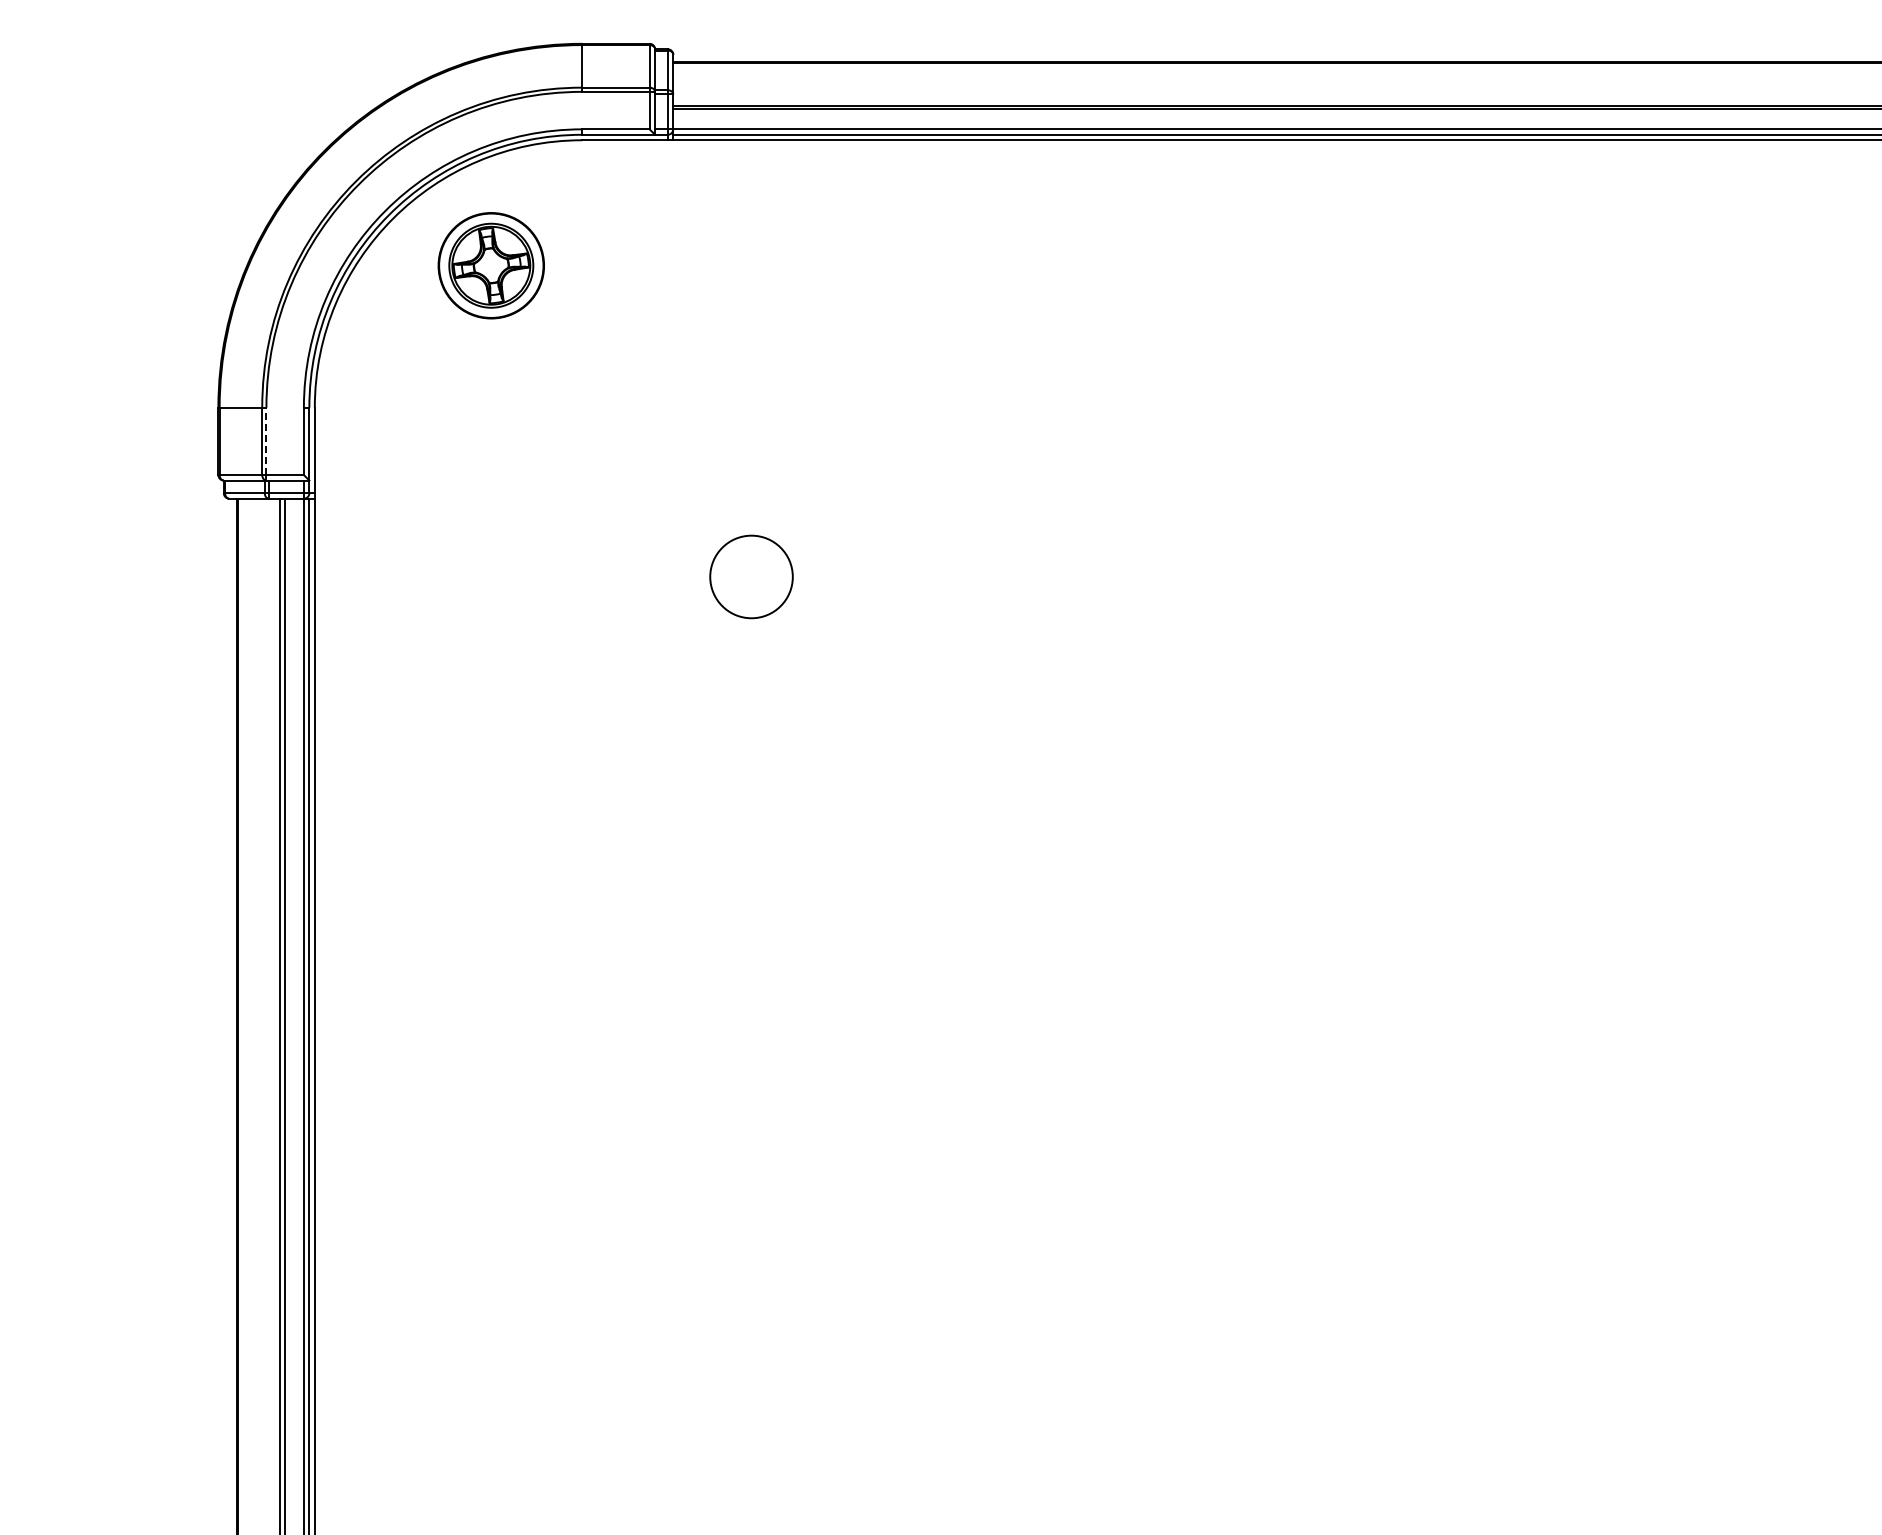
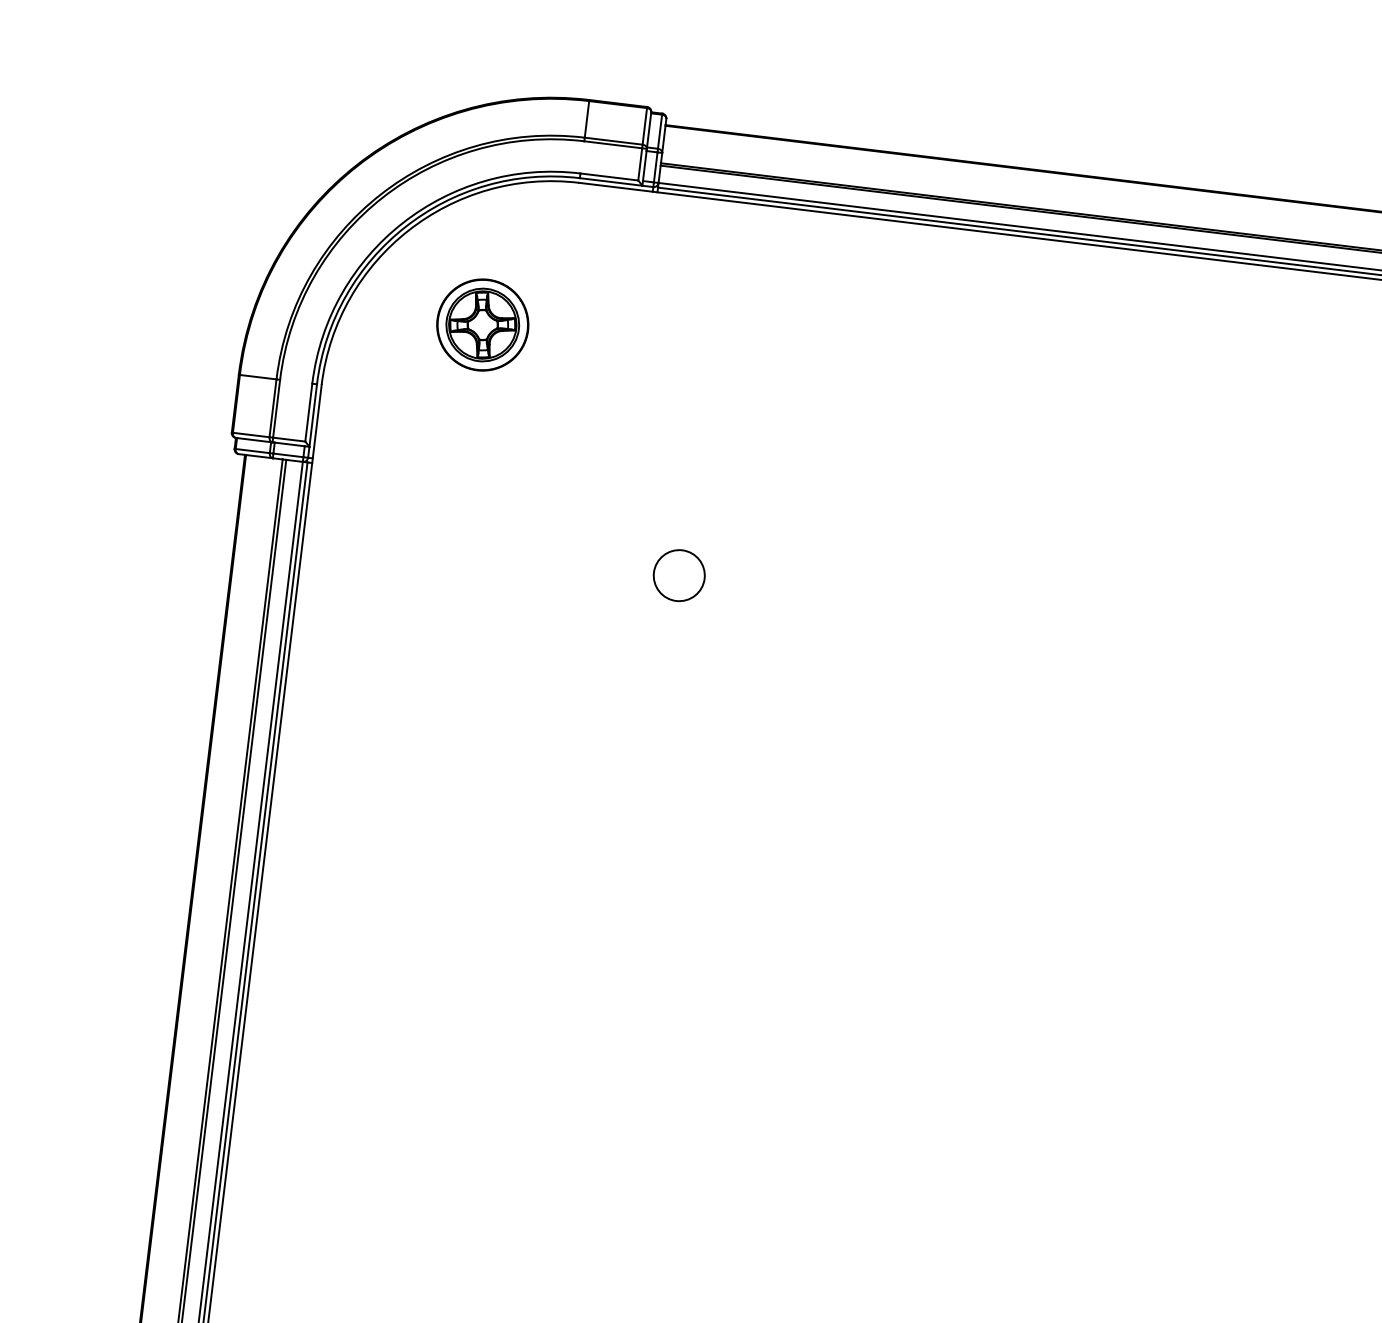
part: (490, 265) -> (482, 324), moved
line: (266, 441) -> (276, 408), dashed -> solid
circle: (751, 576) -> (679, 575), size x0.71

